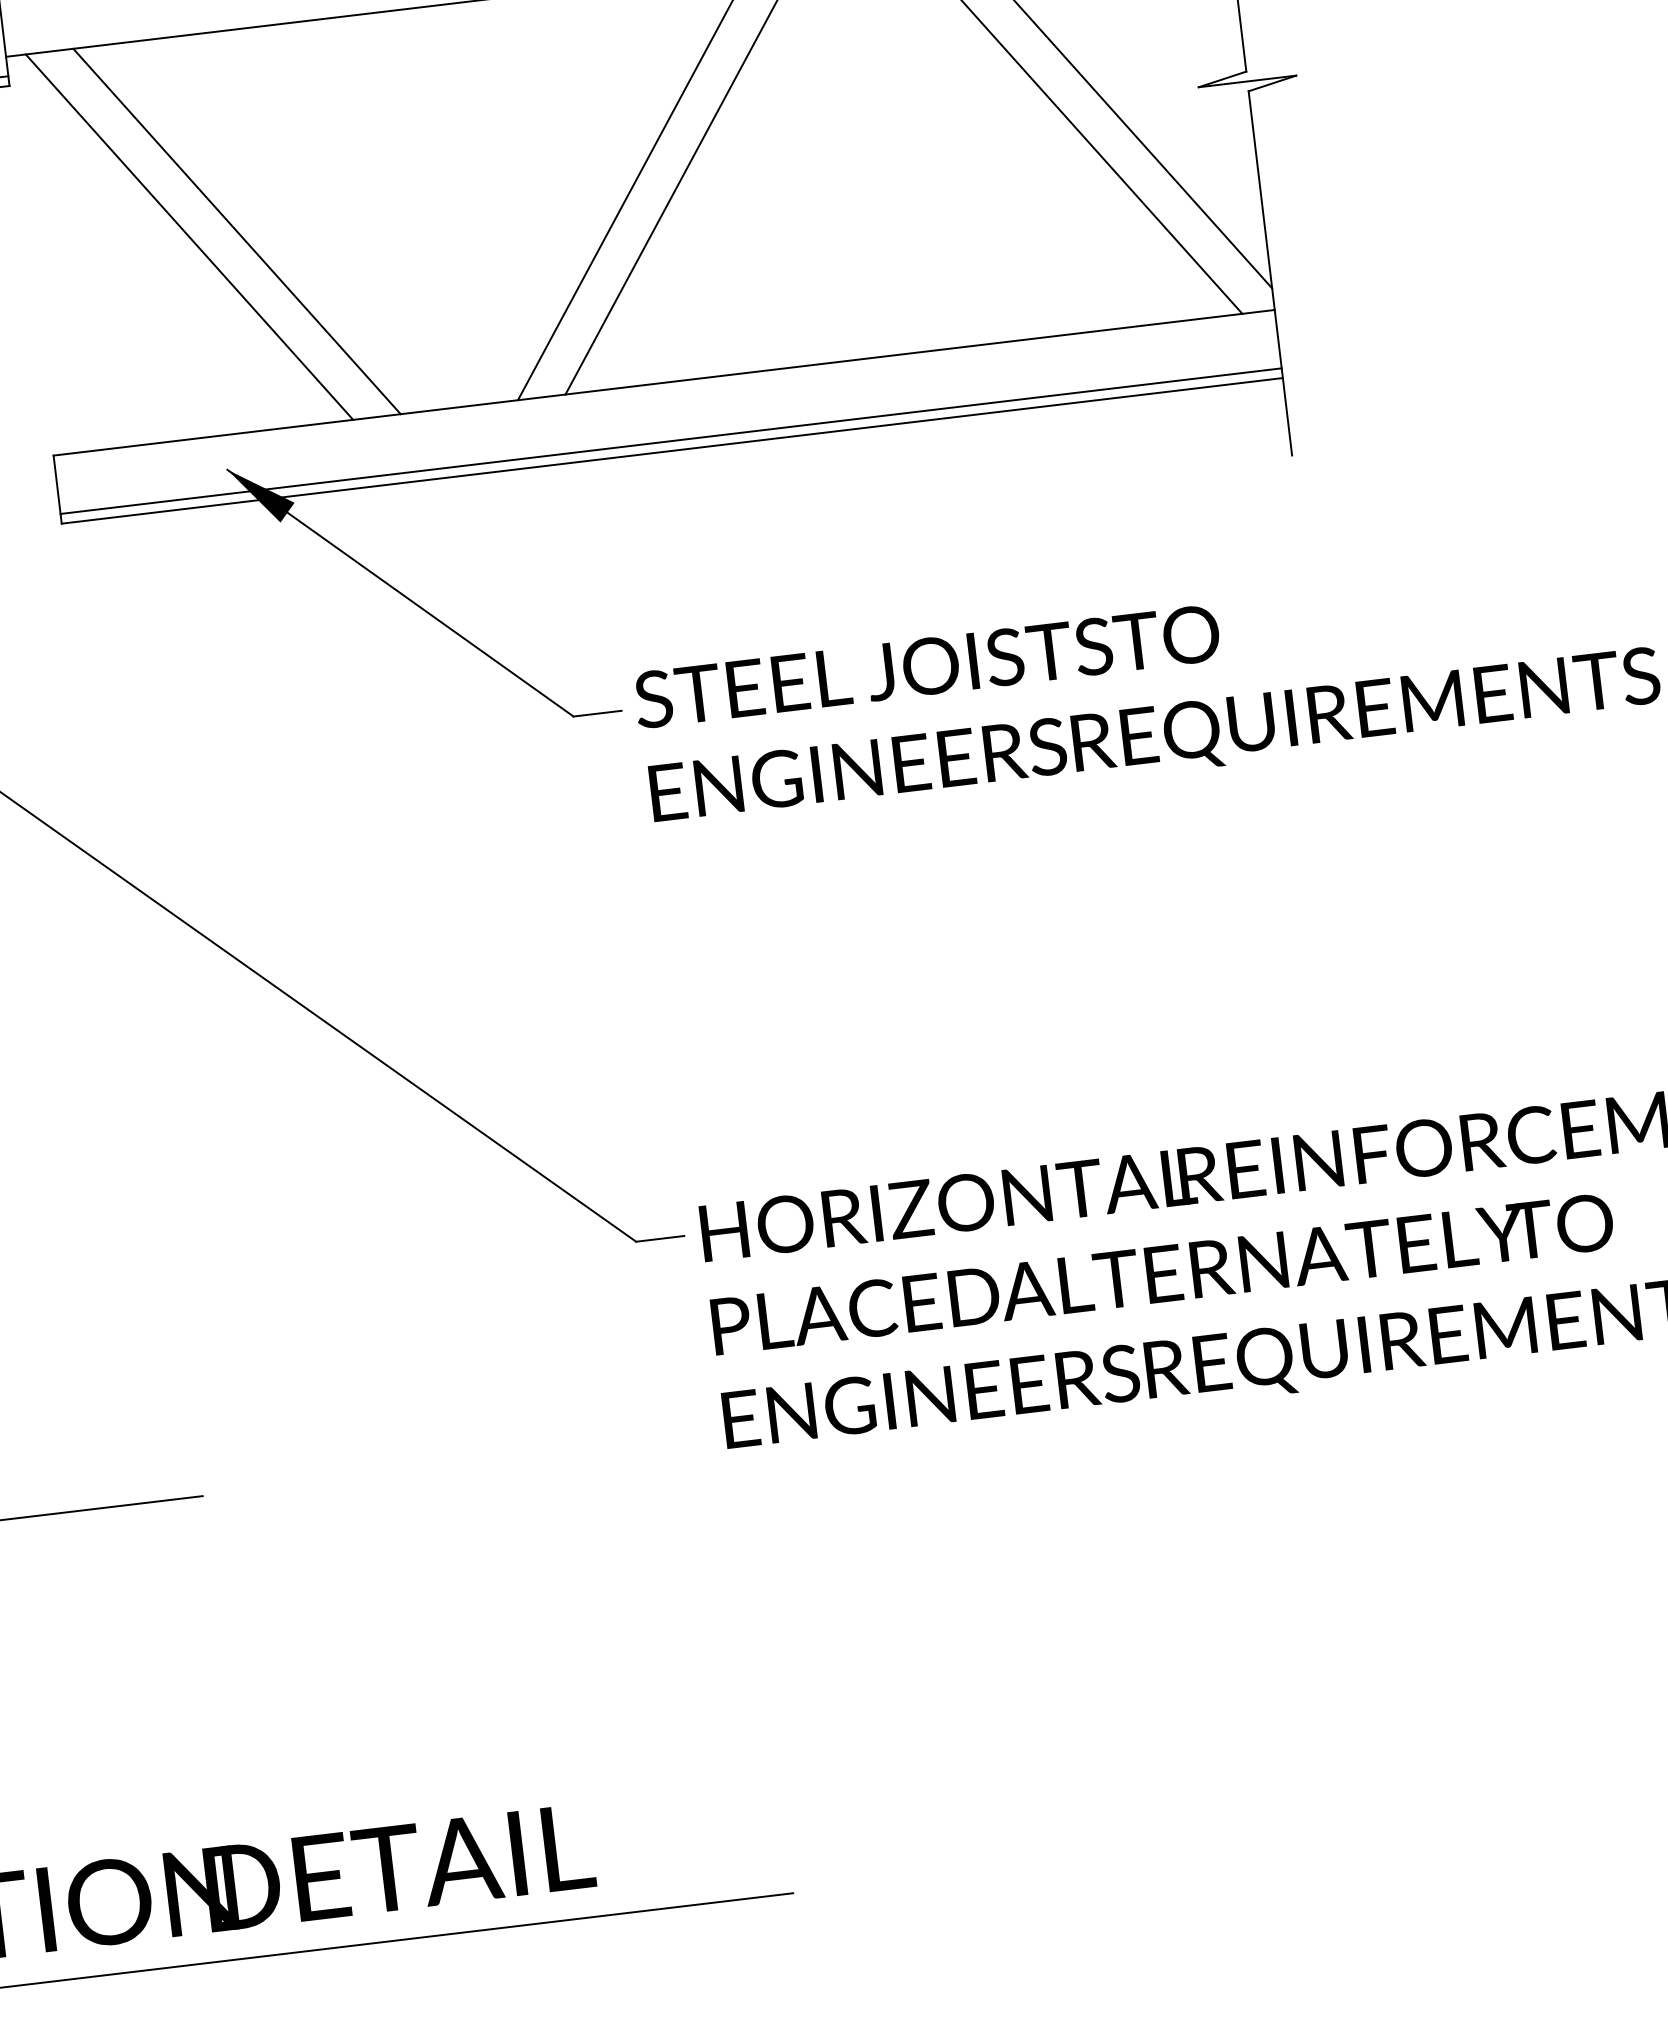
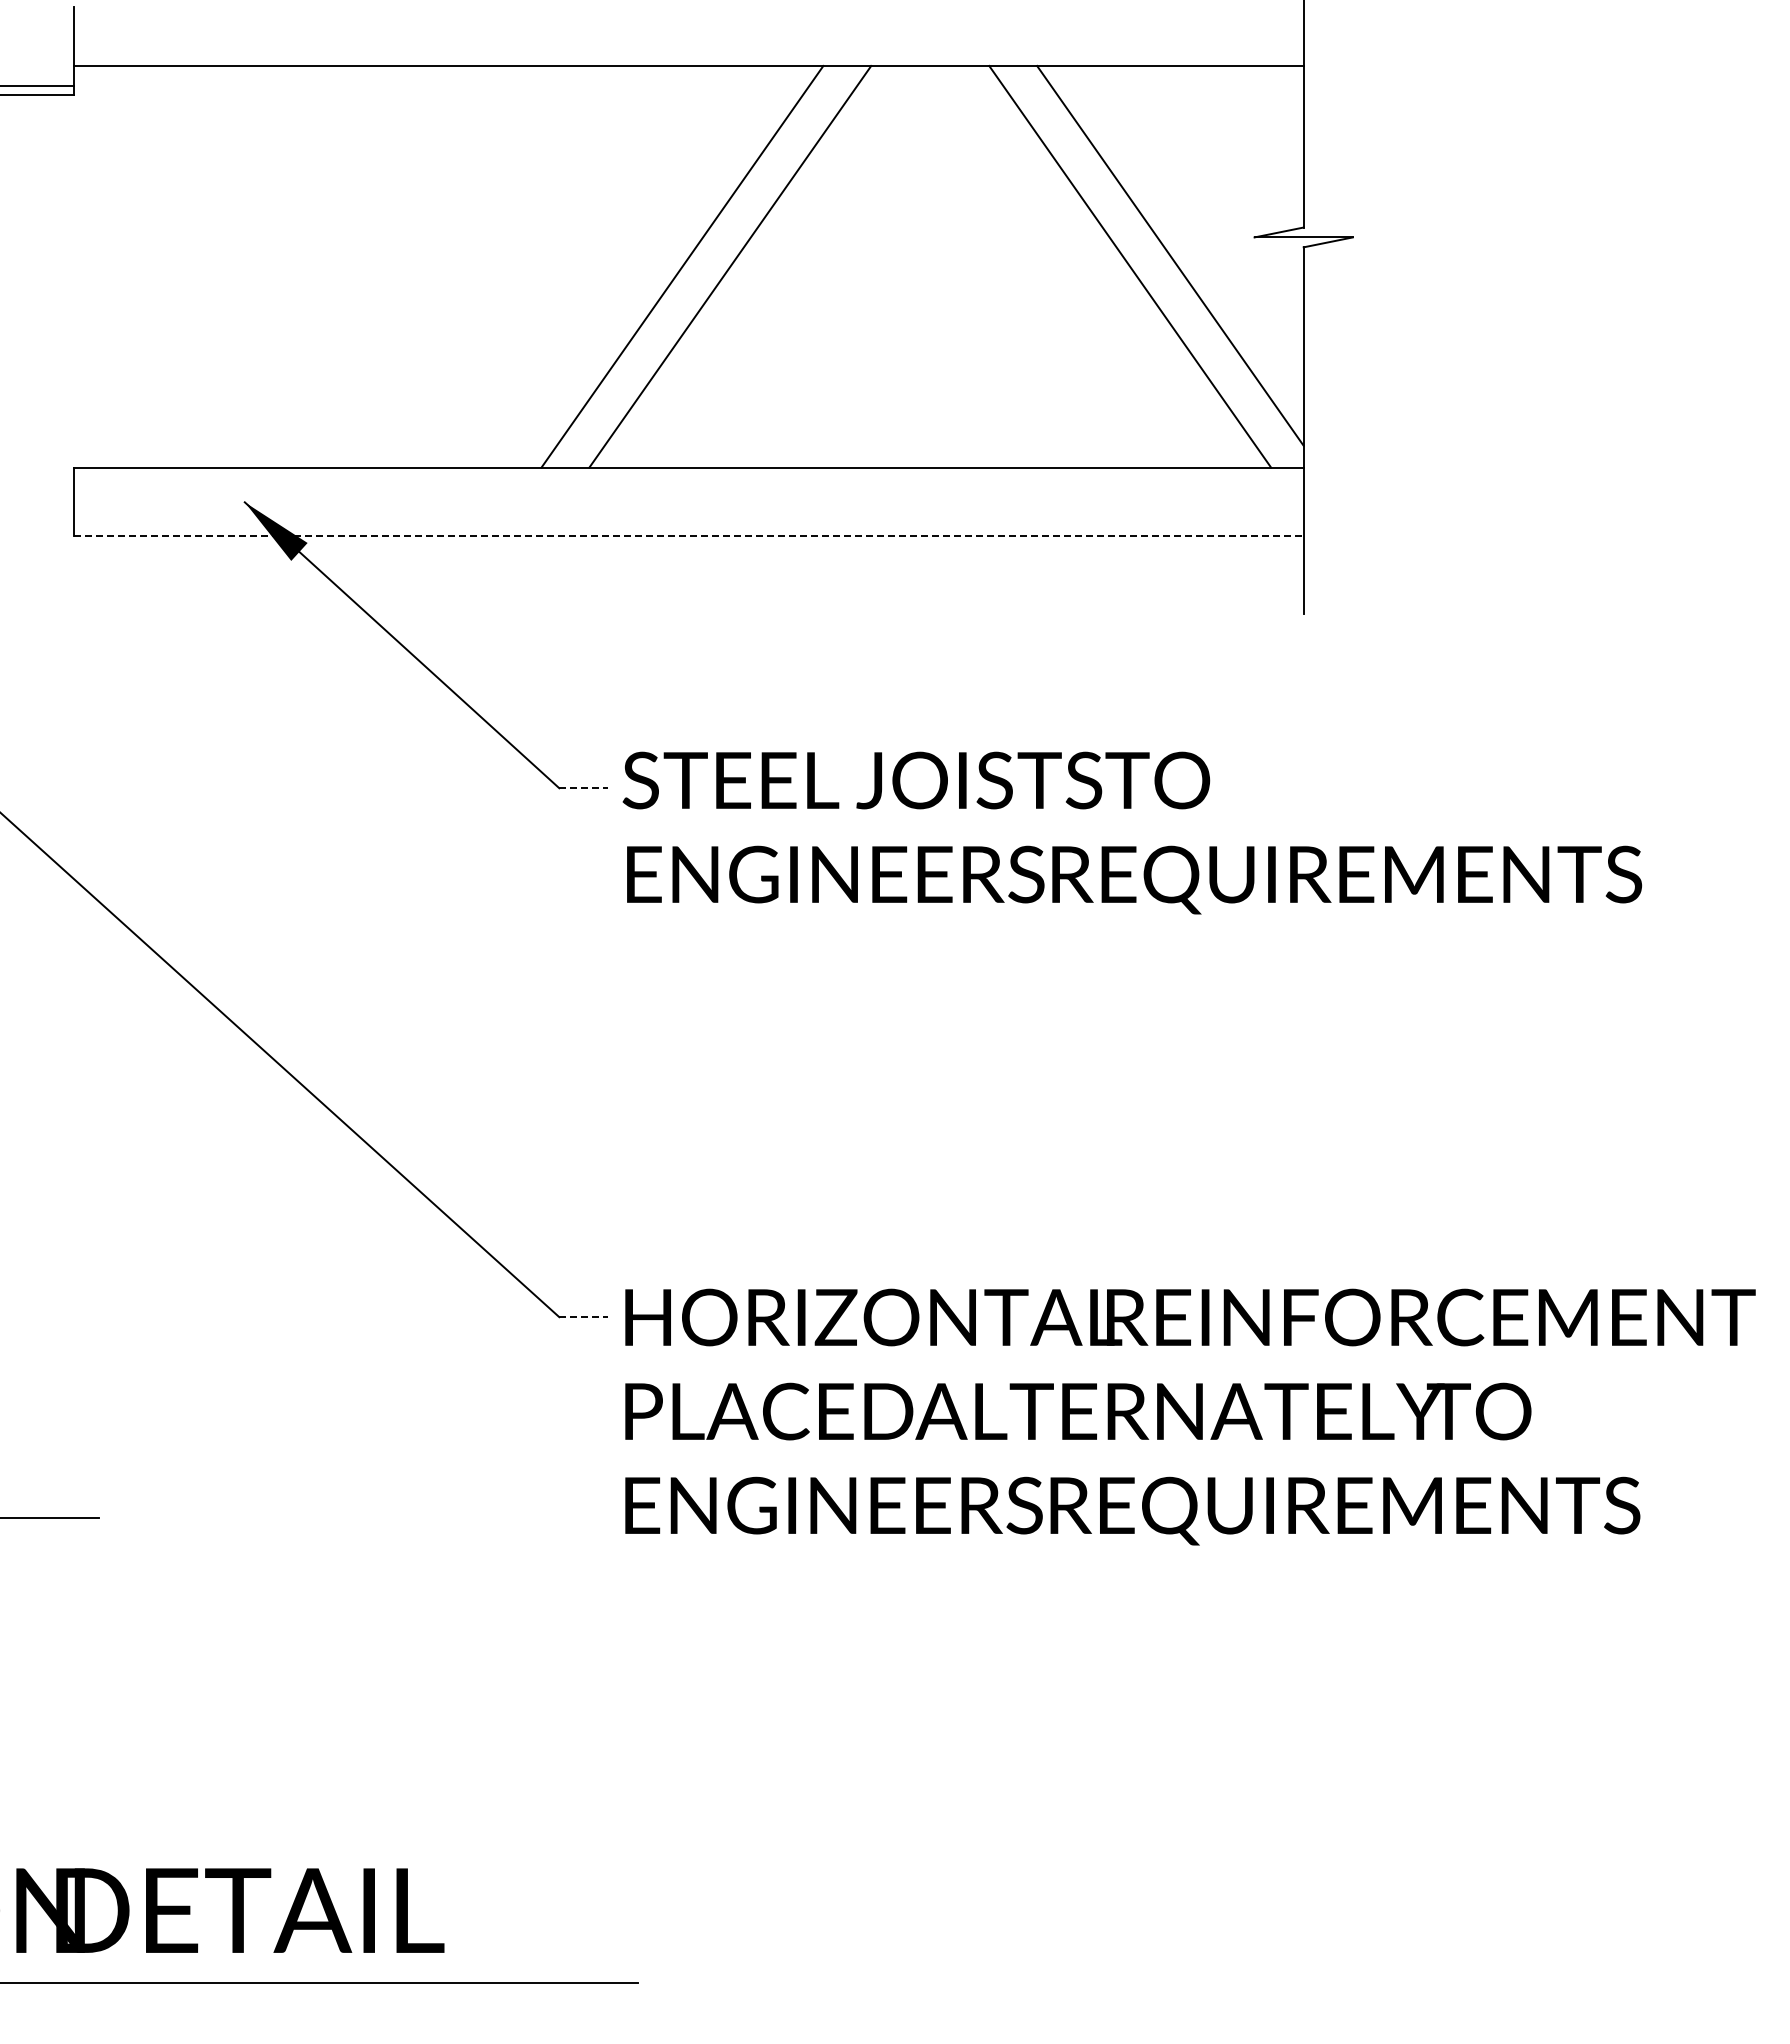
line: (236, 231) -> (282, 266), removed
line: (189, 236) -> (234, 266), removed
line: (670, 441) -> (688, 526), removed
line: (672, 451) -> (688, 536), solid -> dashed
line: (598, 713) -> (584, 788), solid -> dashed
line: (661, 1239) -> (584, 1317), solid -> dashed

